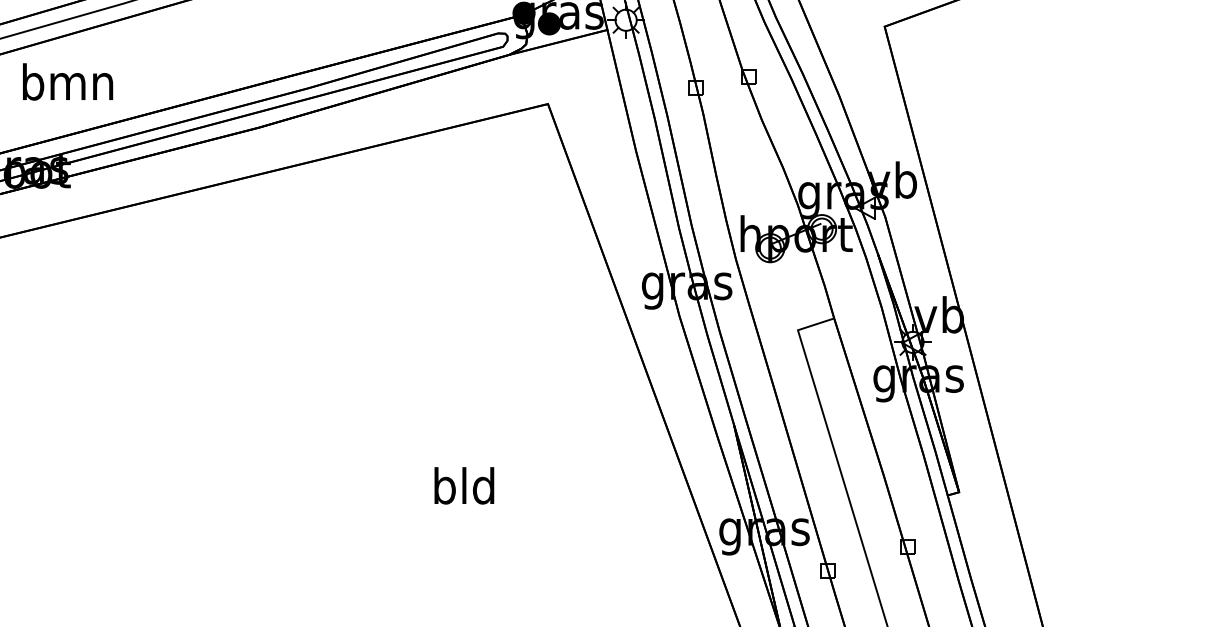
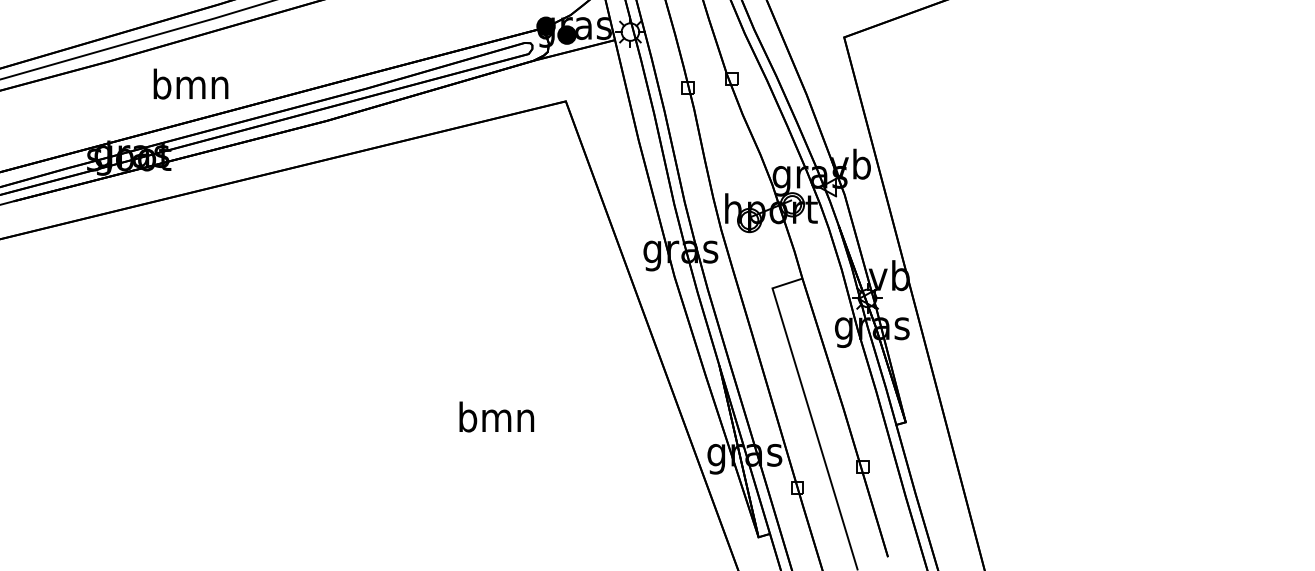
text: (67, 81) -> (190, 83), moved
text: (464, 485) -> (496, 416), bld -> bmn

